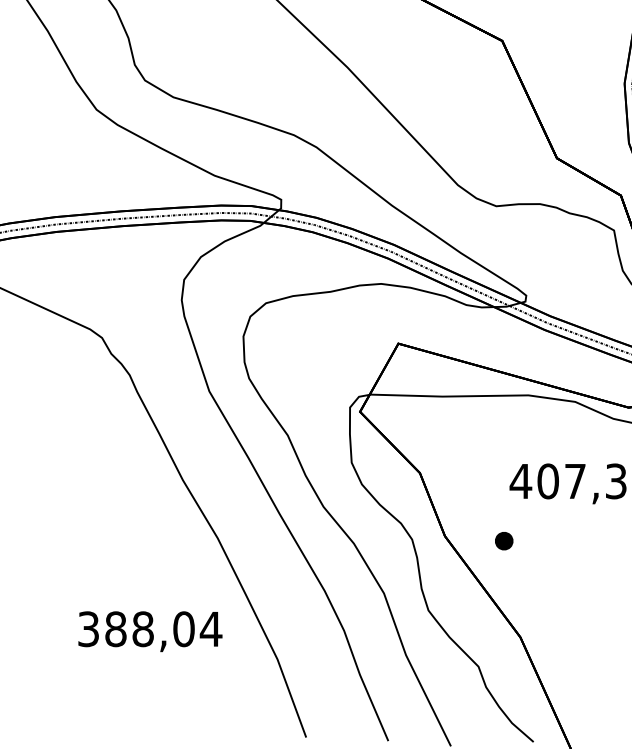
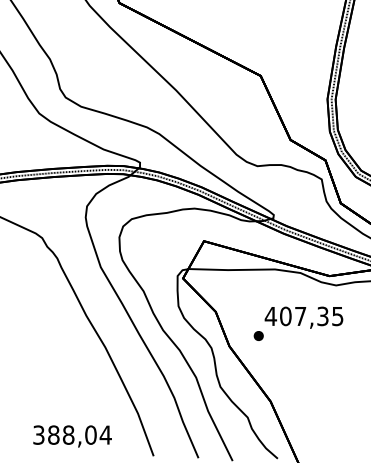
part: (503, 540) -> (258, 335), moved
text: (150, 631) -> (72, 436), moved

